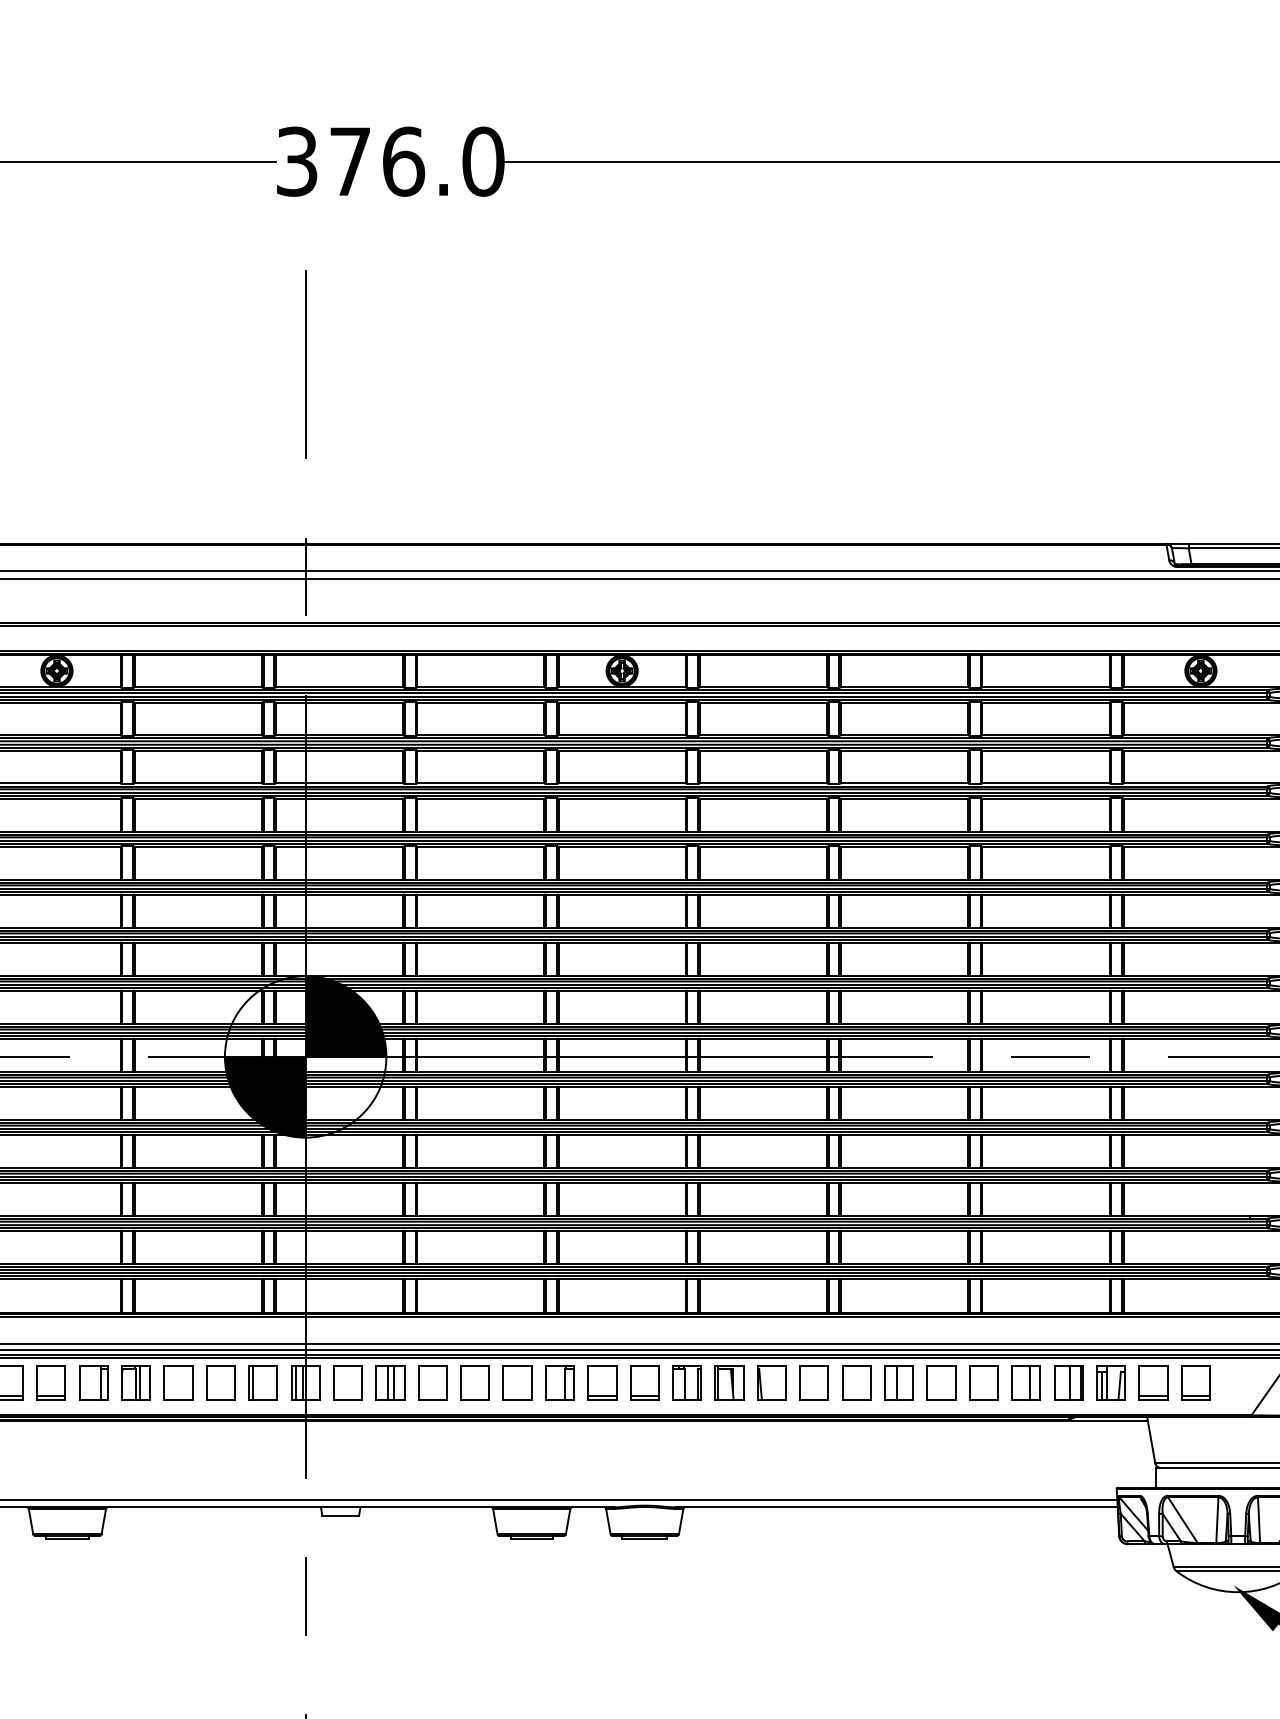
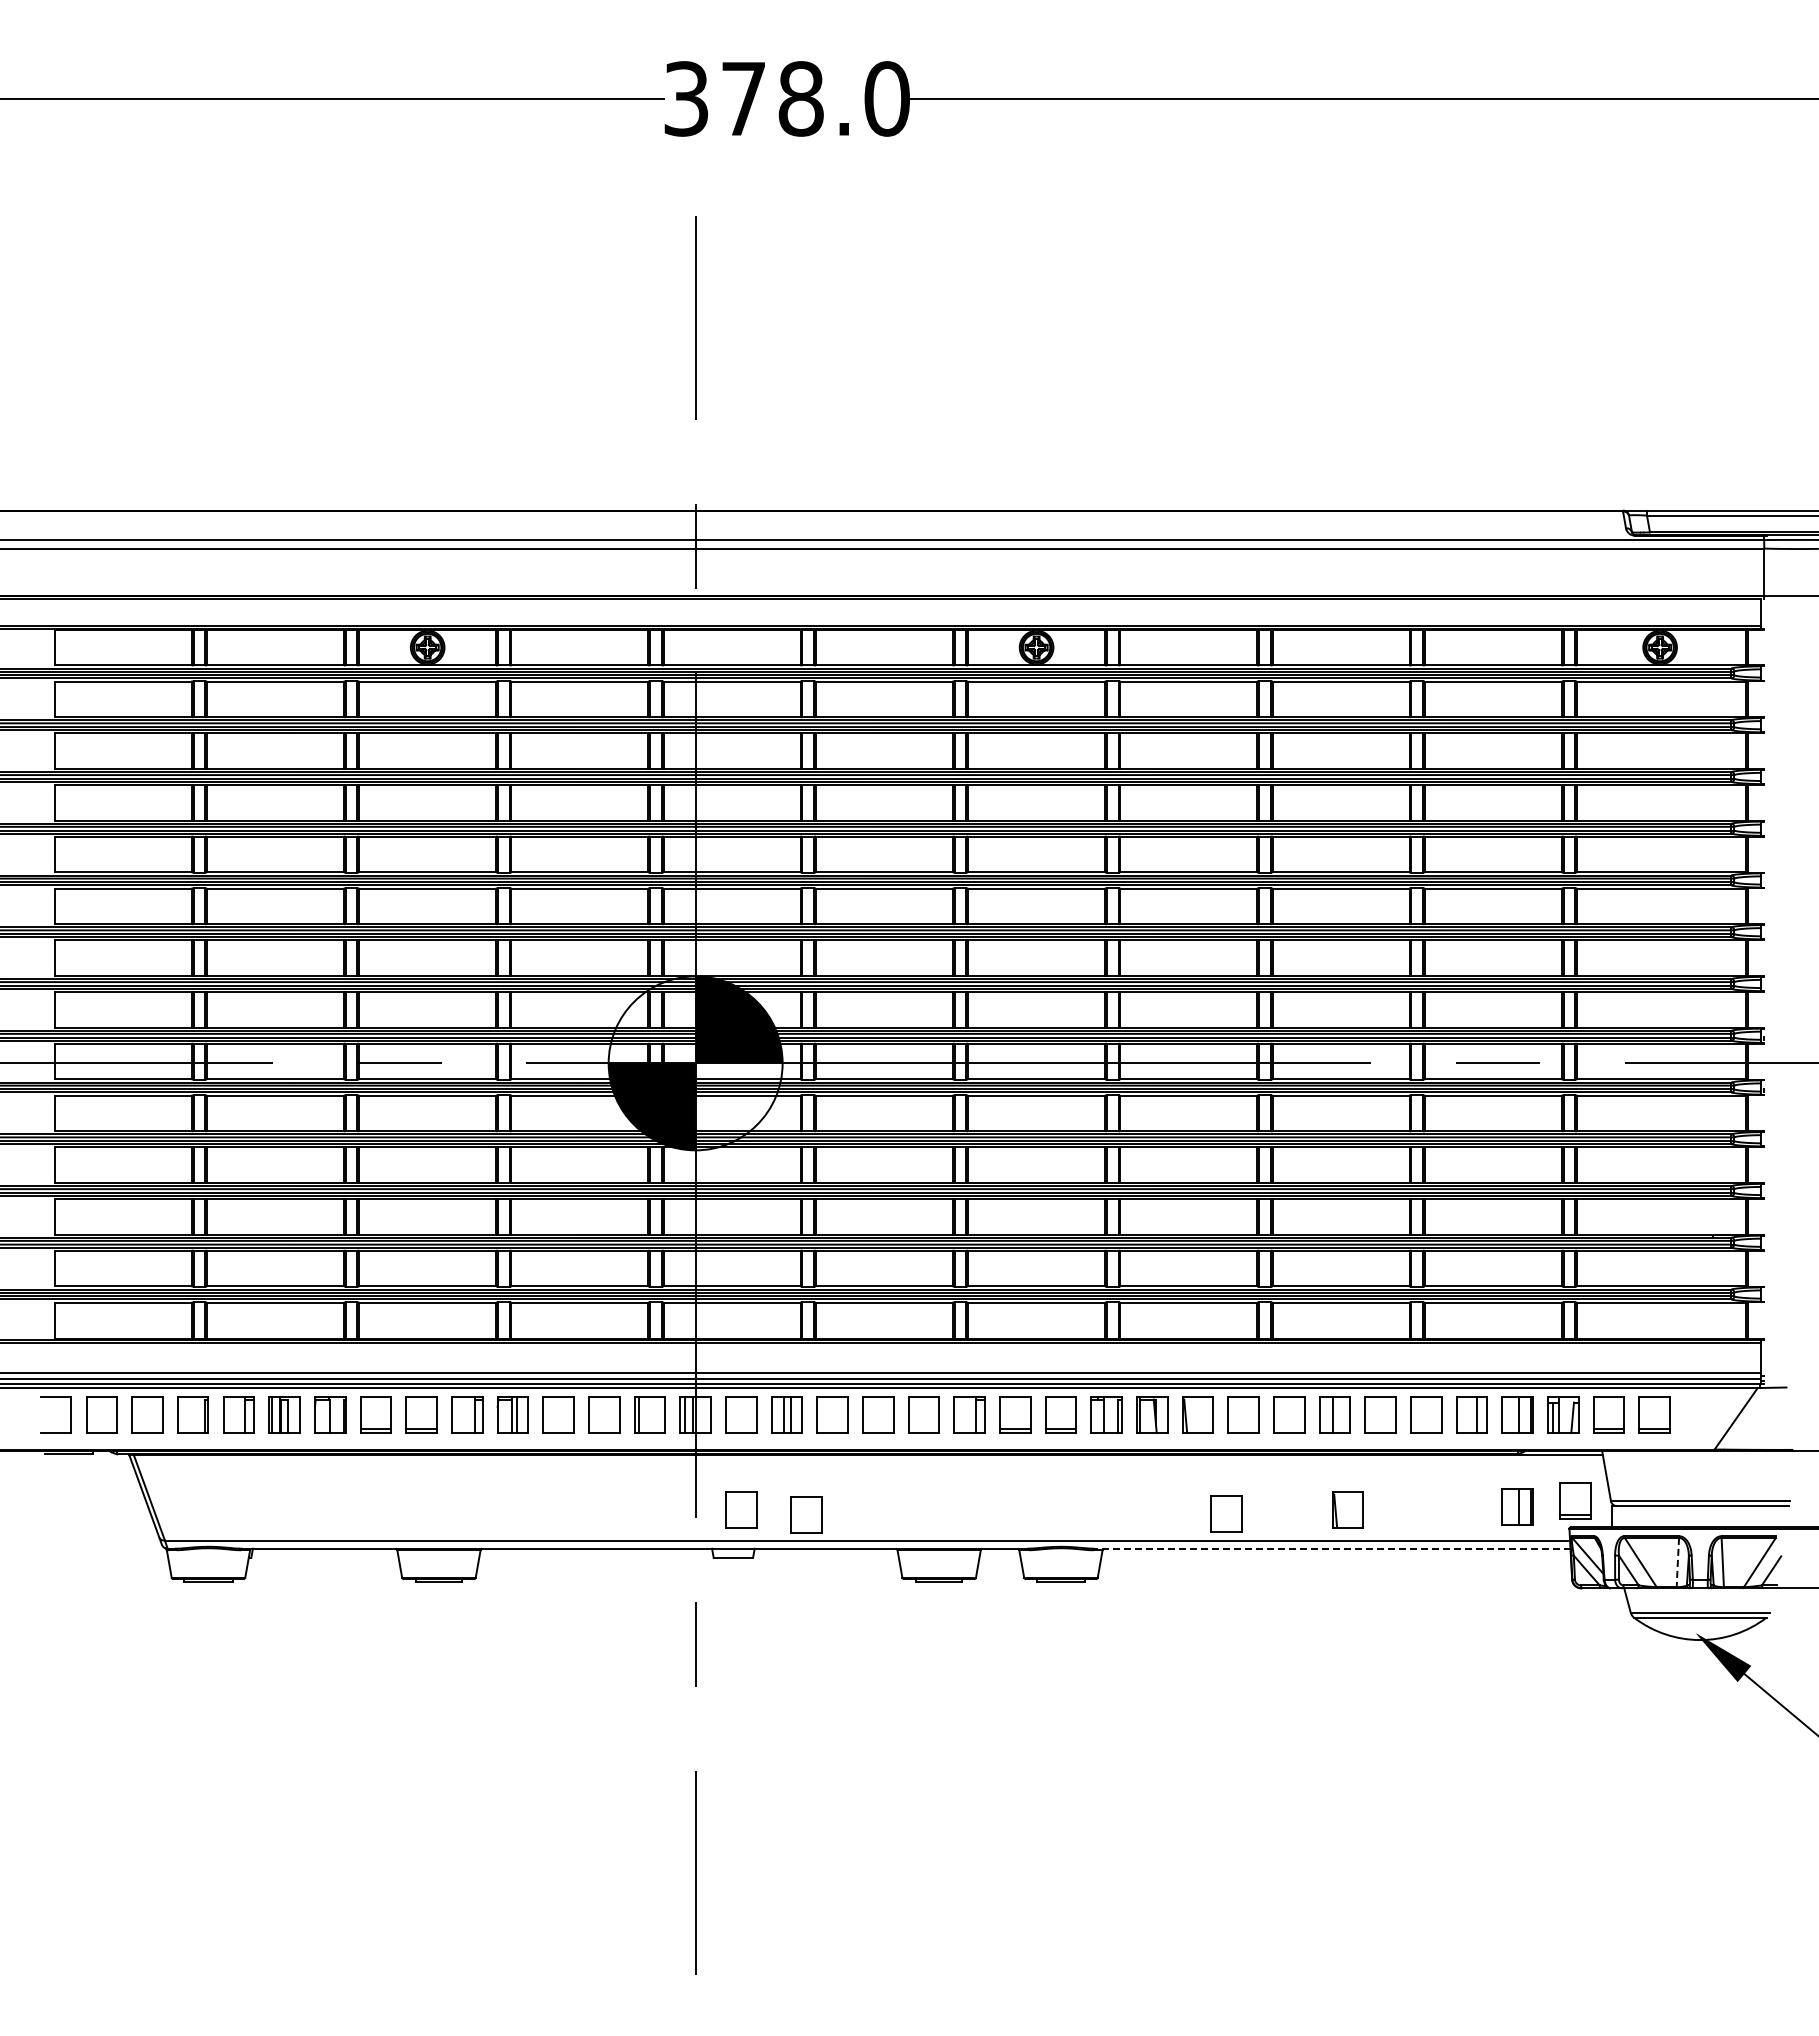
text: (403, 161) -> (801, 98), 376.0 -> 378.0
part: (1122, 1462) -> (1575, 1500), added
part: (1068, 1468) -> (1517, 1506), added
part: (348, 1471) -> (741, 1509), added
part: (910, 1471) -> (1347, 1509), added
part: (798, 1474) -> (1226, 1513), added
part: (408, 1475) -> (806, 1514), added
line: (895, 1507) -> (1331, 1548), solid -> dashed
line: (1217, 1520) -> (1677, 1562), solid -> dashed

